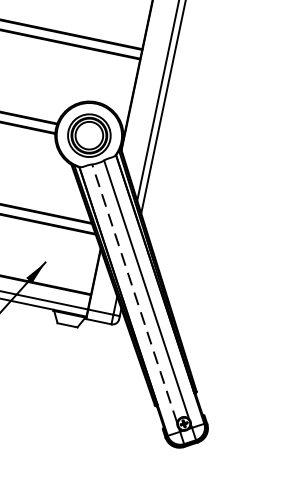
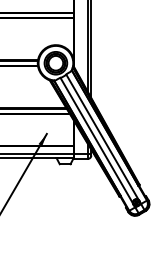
line: (134, 293) -> (96, 140), dashed -> solid

